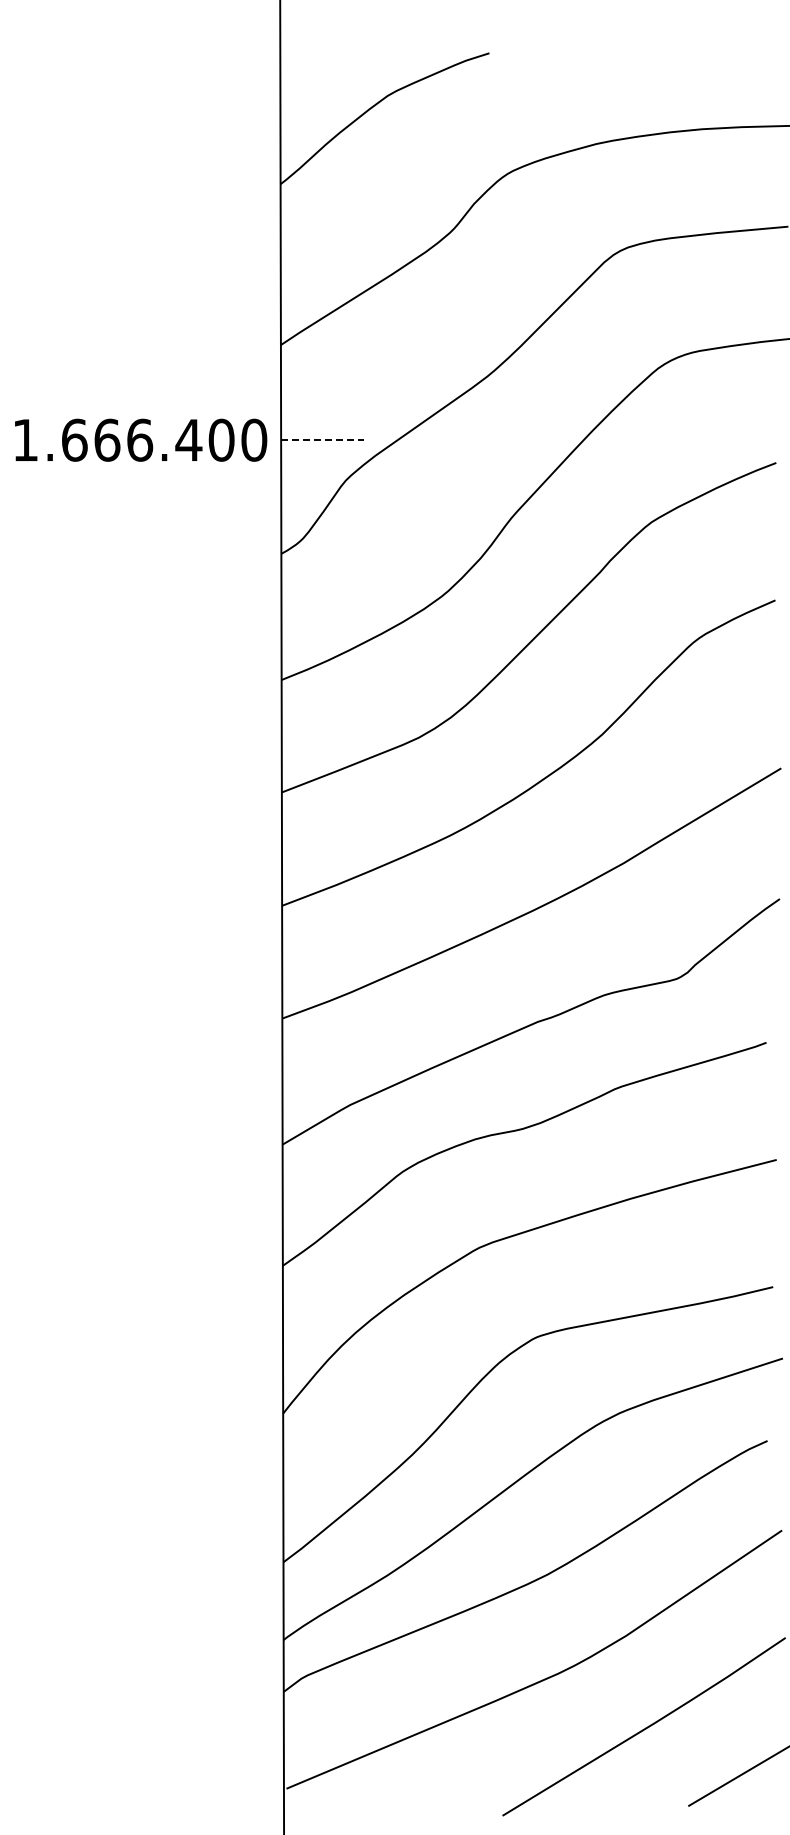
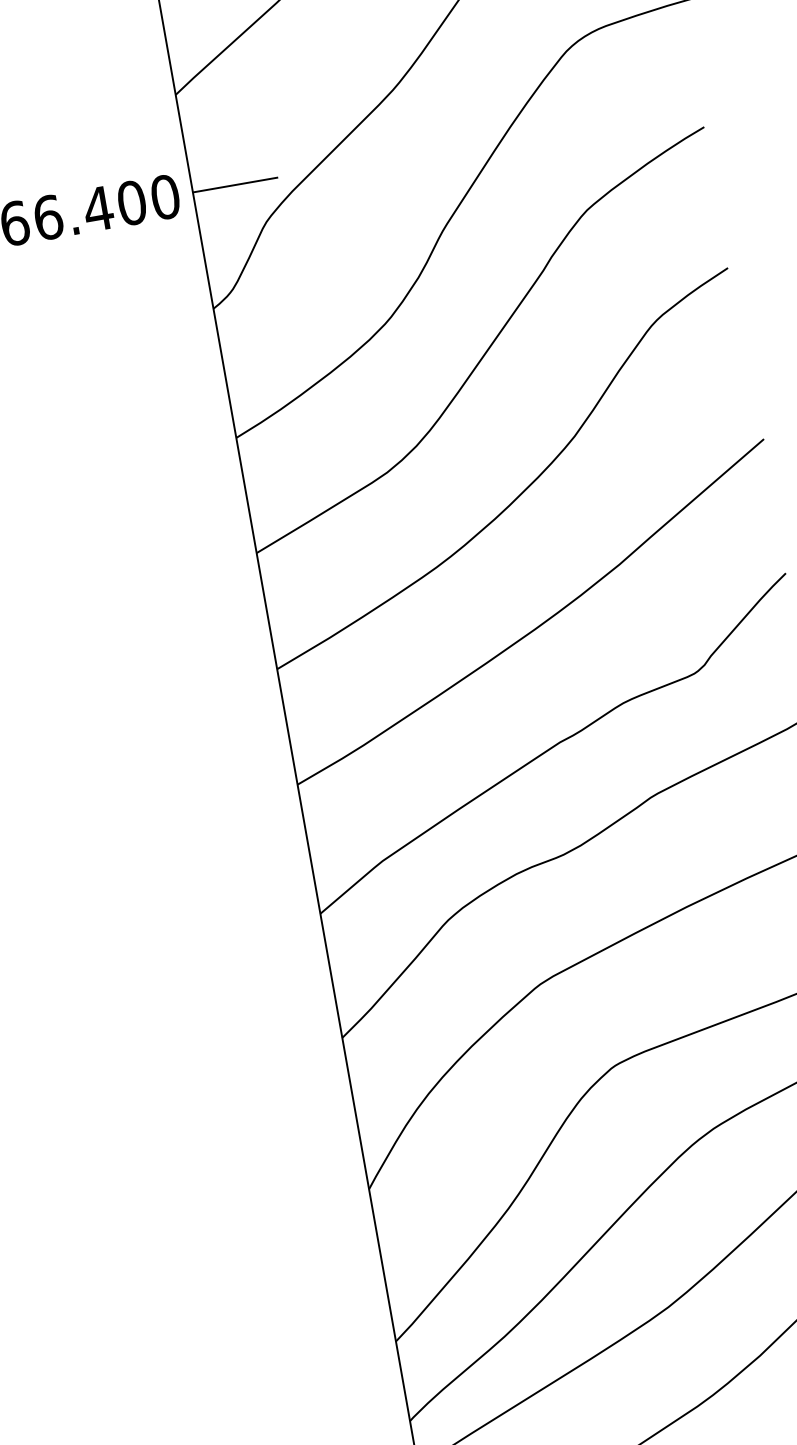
line: (322, 440) -> (235, 185), dashed -> solid

